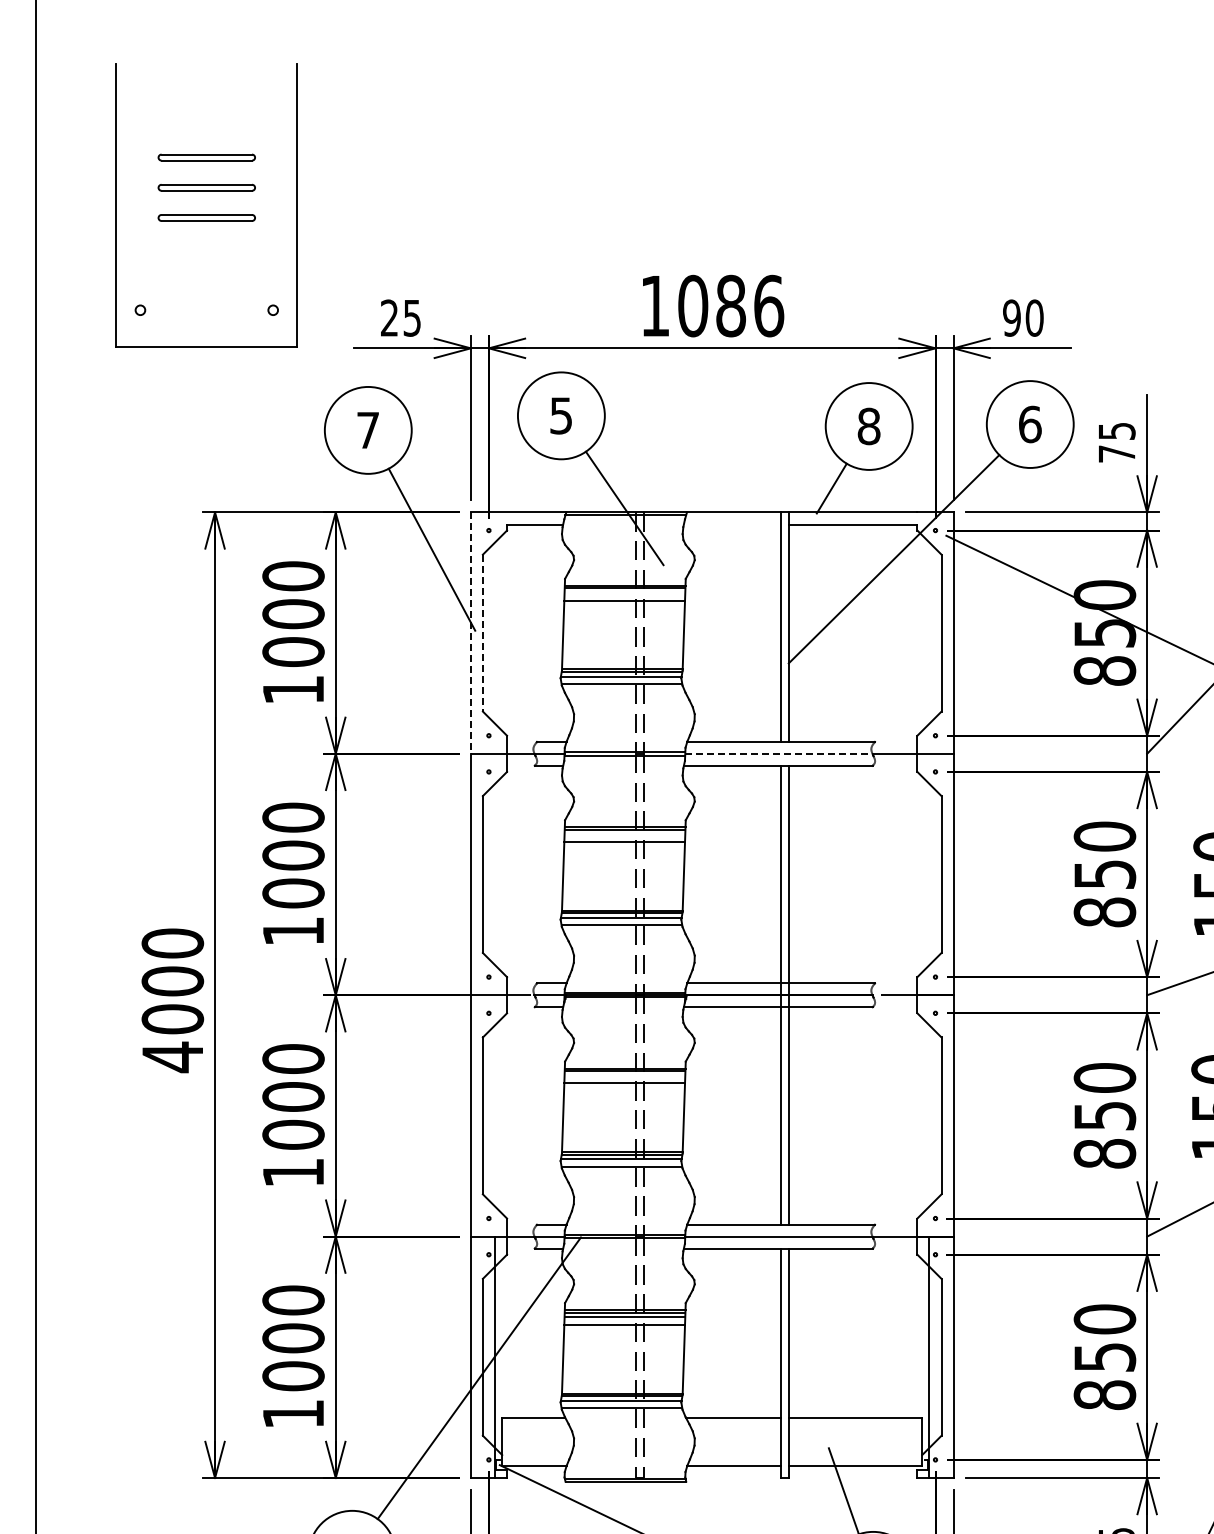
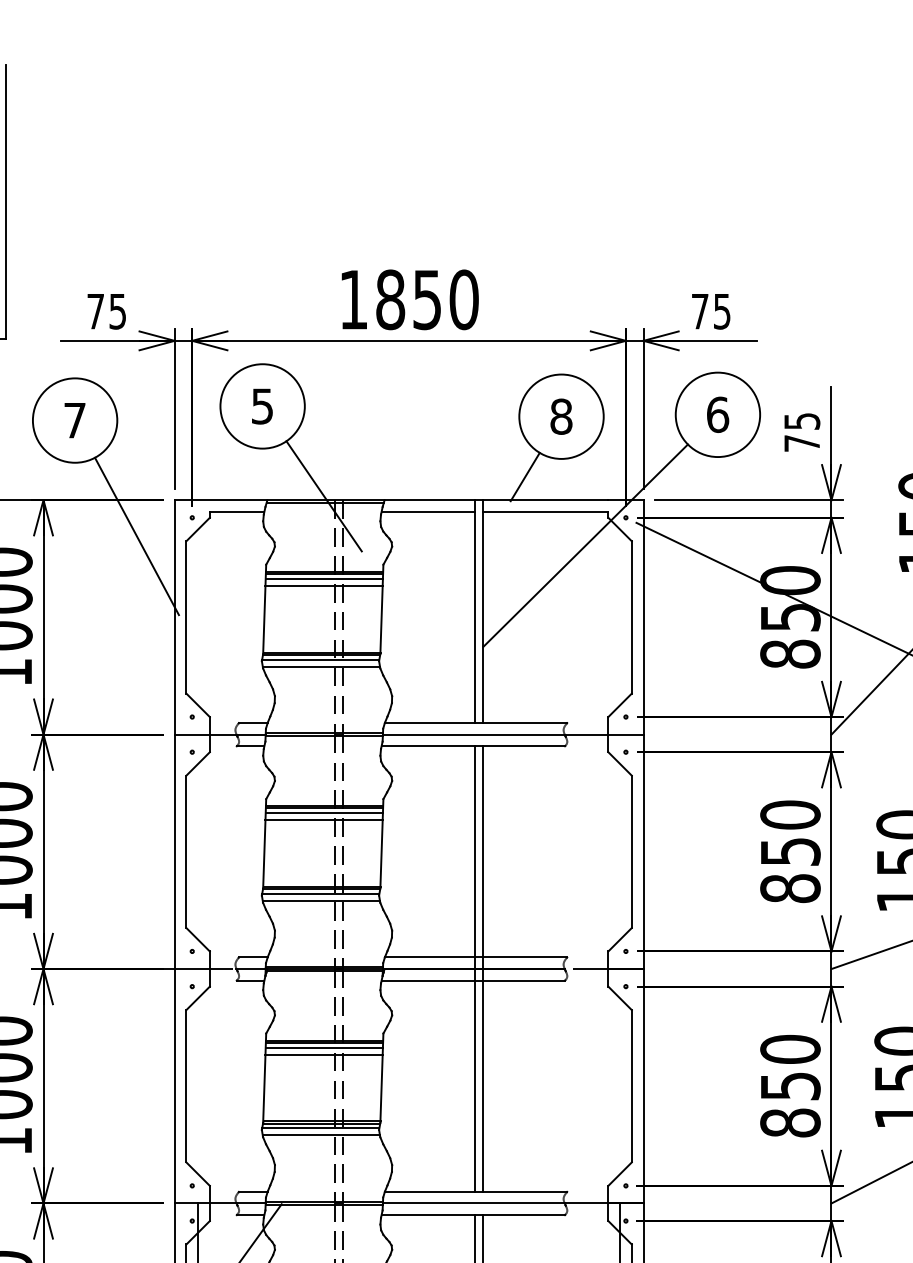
text: (731, 305) -> (427, 299), 1086 -> 1850
text: (389, 317) -> (95, 310), 25 -> 75
text: (1023, 317) -> (711, 310), 90 -> 75
line: (731, 524) -> (427, 511), added
line: (624, 593) -> (323, 578), added
line: (470, 633) -> (174, 617), dashed -> solid
line: (482, 633) -> (186, 617), dashed -> solid
line: (778, 753) -> (473, 734), dashed -> solid
line: (624, 834) -> (323, 812), added
line: (624, 1076) -> (323, 1047), added

